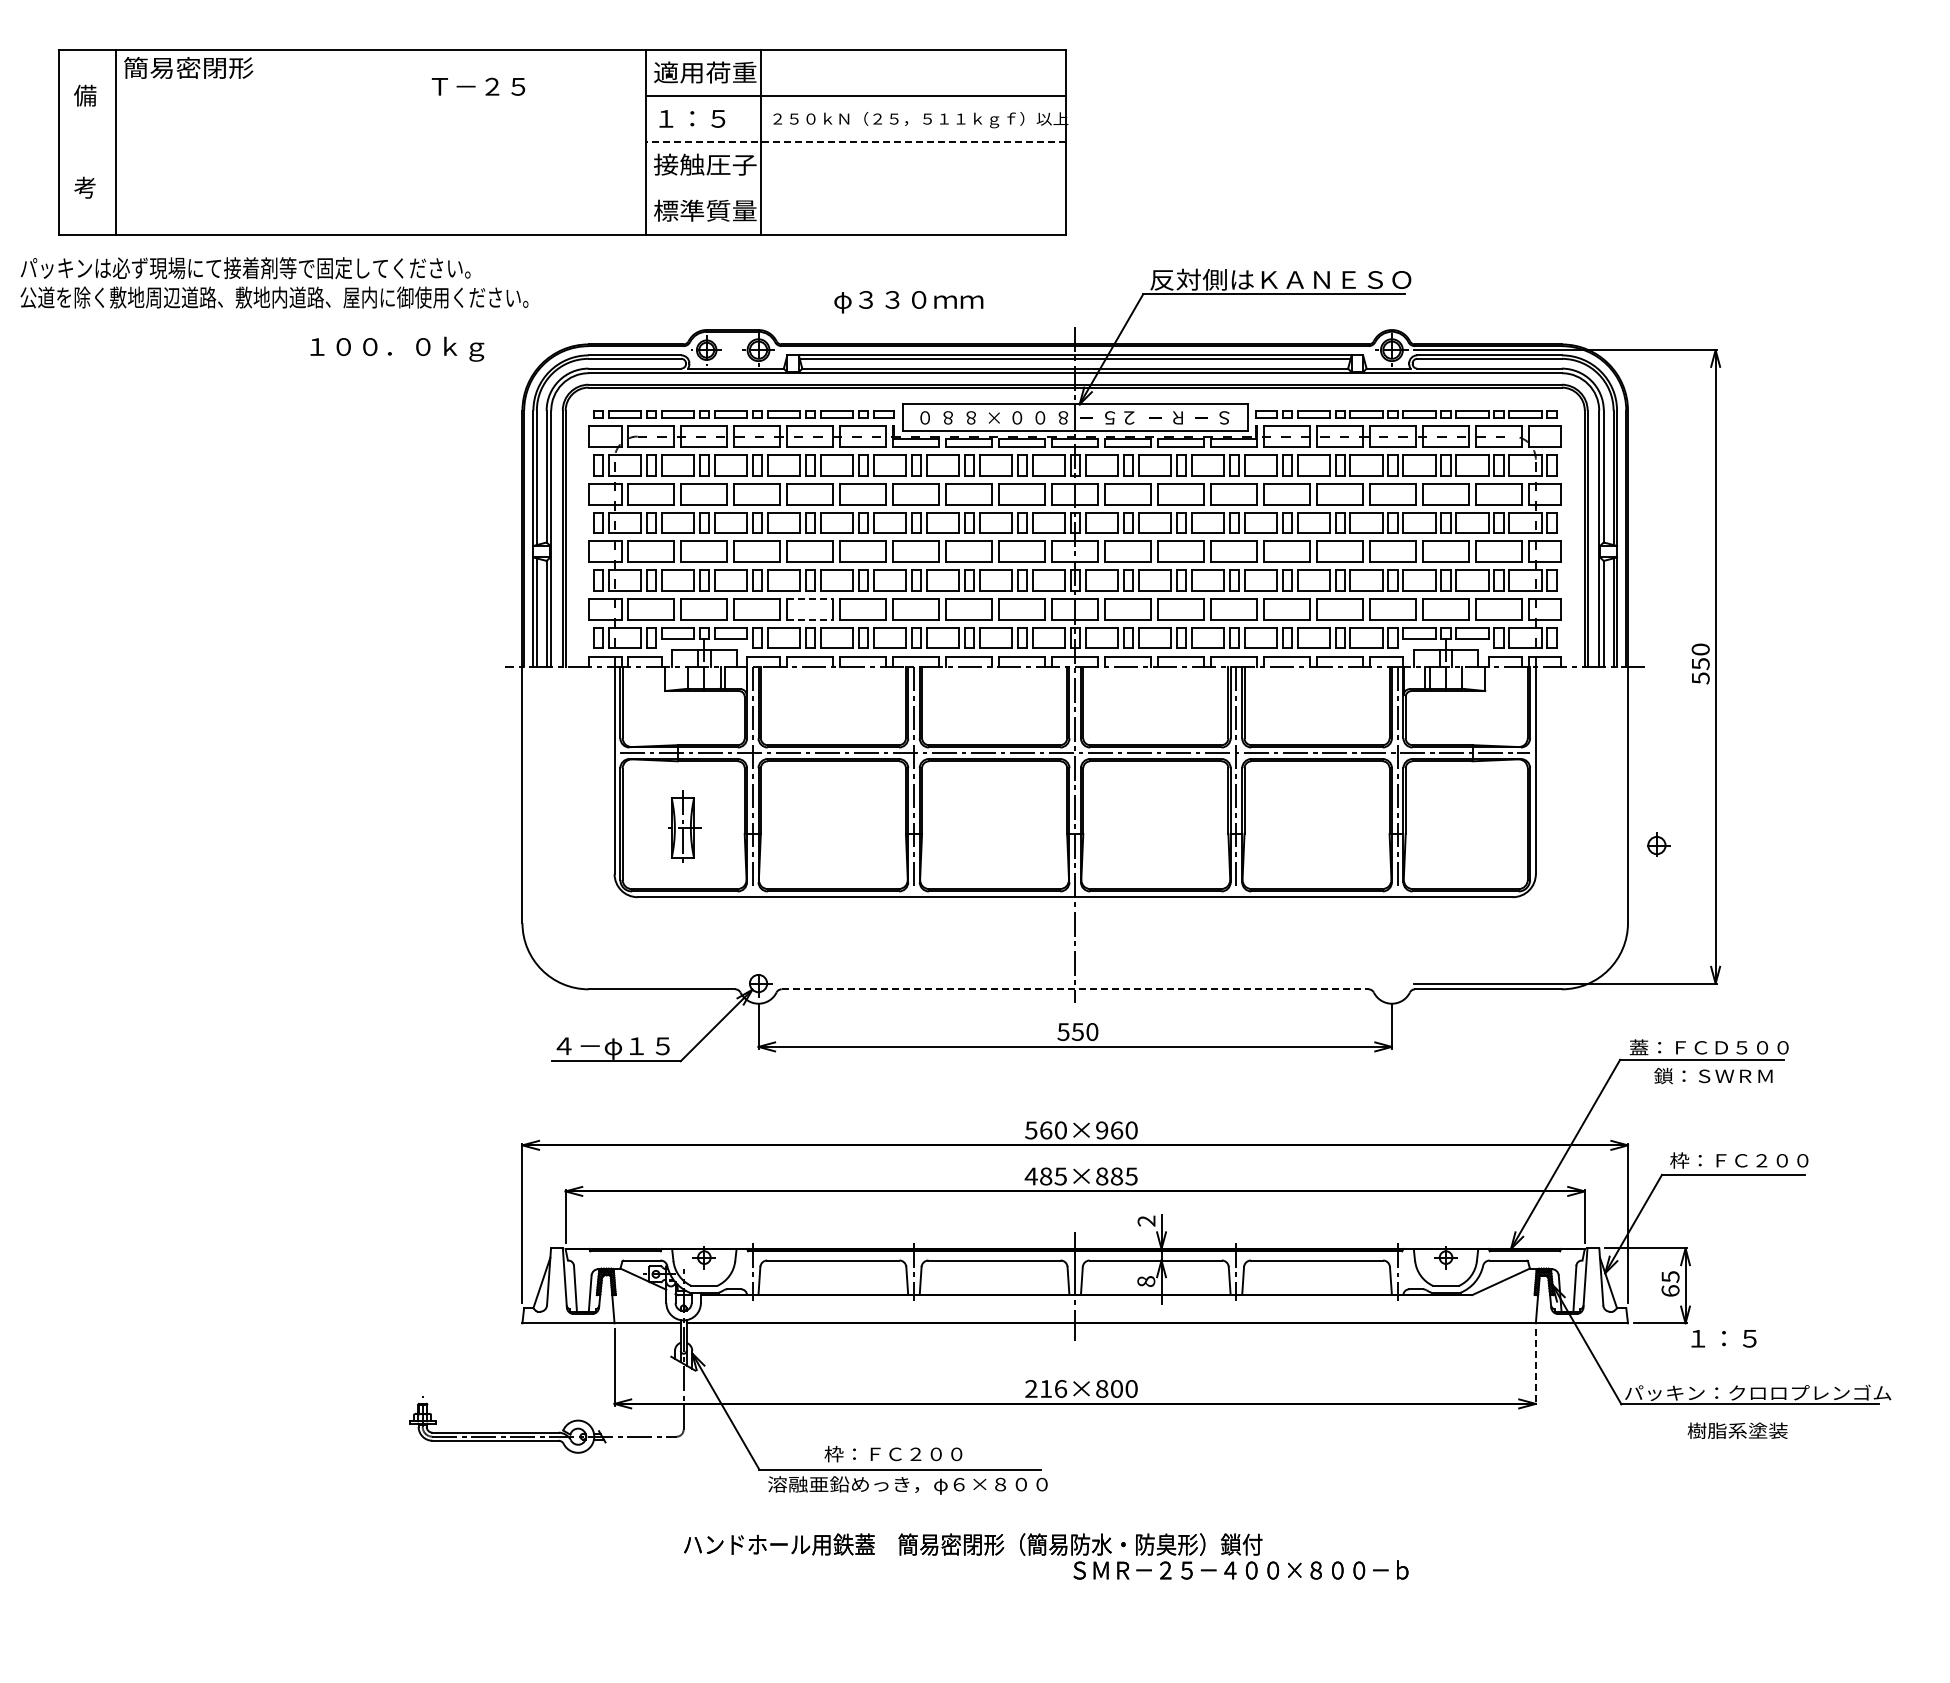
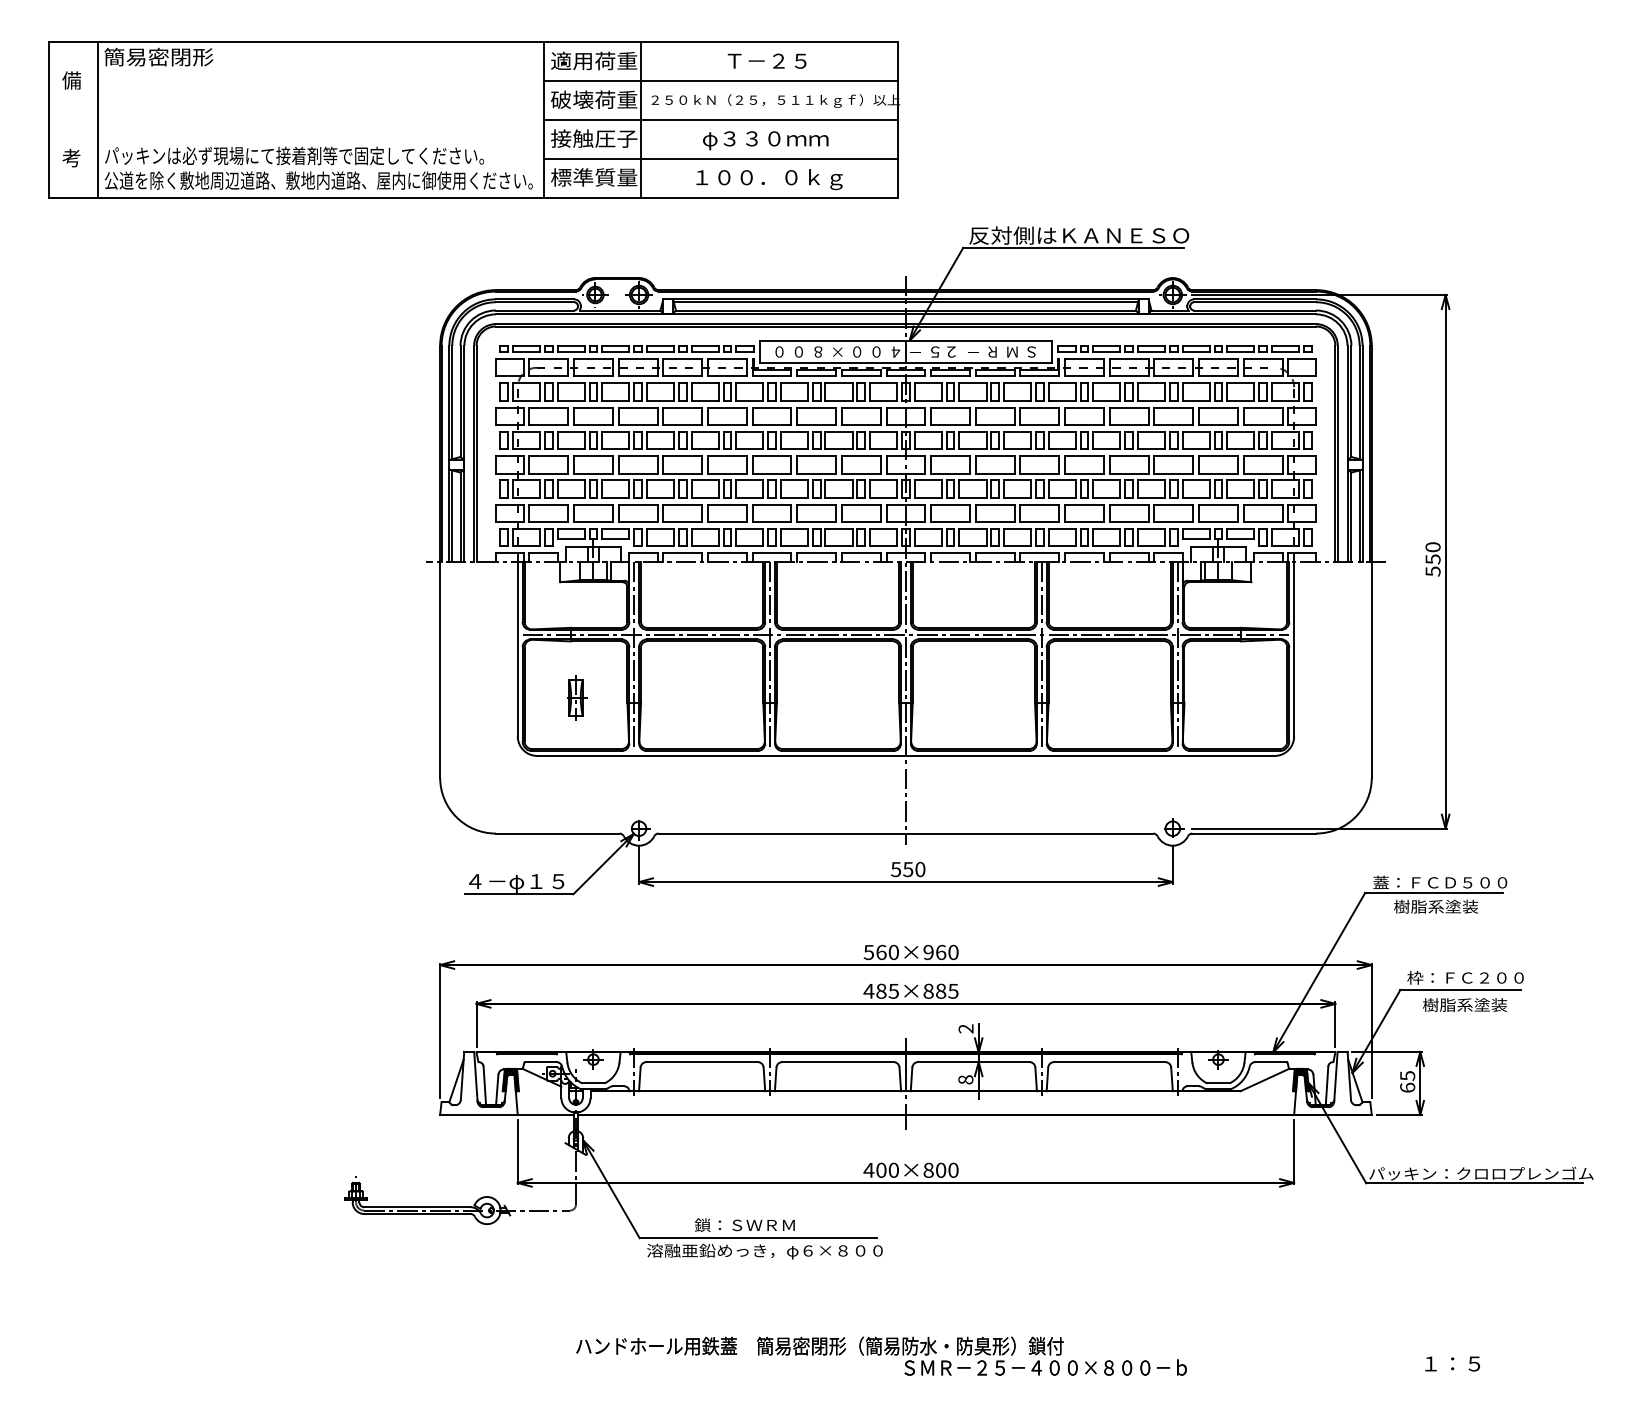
text: (478, 86) -> (767, 60), moved
text: (705, 118) -> (594, 99), １：５ -> 破壊荷重
line: (855, 142) -> (720, 119), dashed -> solid
line: (855, 188) -> (720, 158), added
text: (274, 282) -> (318, 167), moved
text: (908, 302) -> (765, 141), moved
text: (397, 348) -> (769, 178), moved
text: (947, 417) -> (798, 351), ８ -> ０
text: (1063, 417) -> (896, 351), ８ -> ４
text: (1201, 417) -> (1012, 351), － -> Ｍ
line: (810, 598) -> (682, 504), dashed -> solid
line: (810, 619) -> (682, 521), dashed -> solid
part: (685, 827) -> (577, 697), size x0.71
part: (1658, 844) -> (1174, 827), moved
line: (1075, 989) -> (906, 833), dashed -> solid
text: (1713, 1075) -> (1443, 906), 鎖：ＳＷＲＭ -> 樹脂系塗装
text: (1723, 1338) -> (1452, 1363), moved
line: (1535, 1367) -> (1293, 1152), dashed -> solid
text: (1045, 1388) -> (880, 1169), 216×800 -> 400×800
text: (1737, 1430) -> (1464, 1004), moved
text: (893, 1453) -> (752, 1224), 枠：ＦＣ２００ -> 鎖：ＳＷＲＭ
text: (1046, 1556) -> (881, 1356), moved

